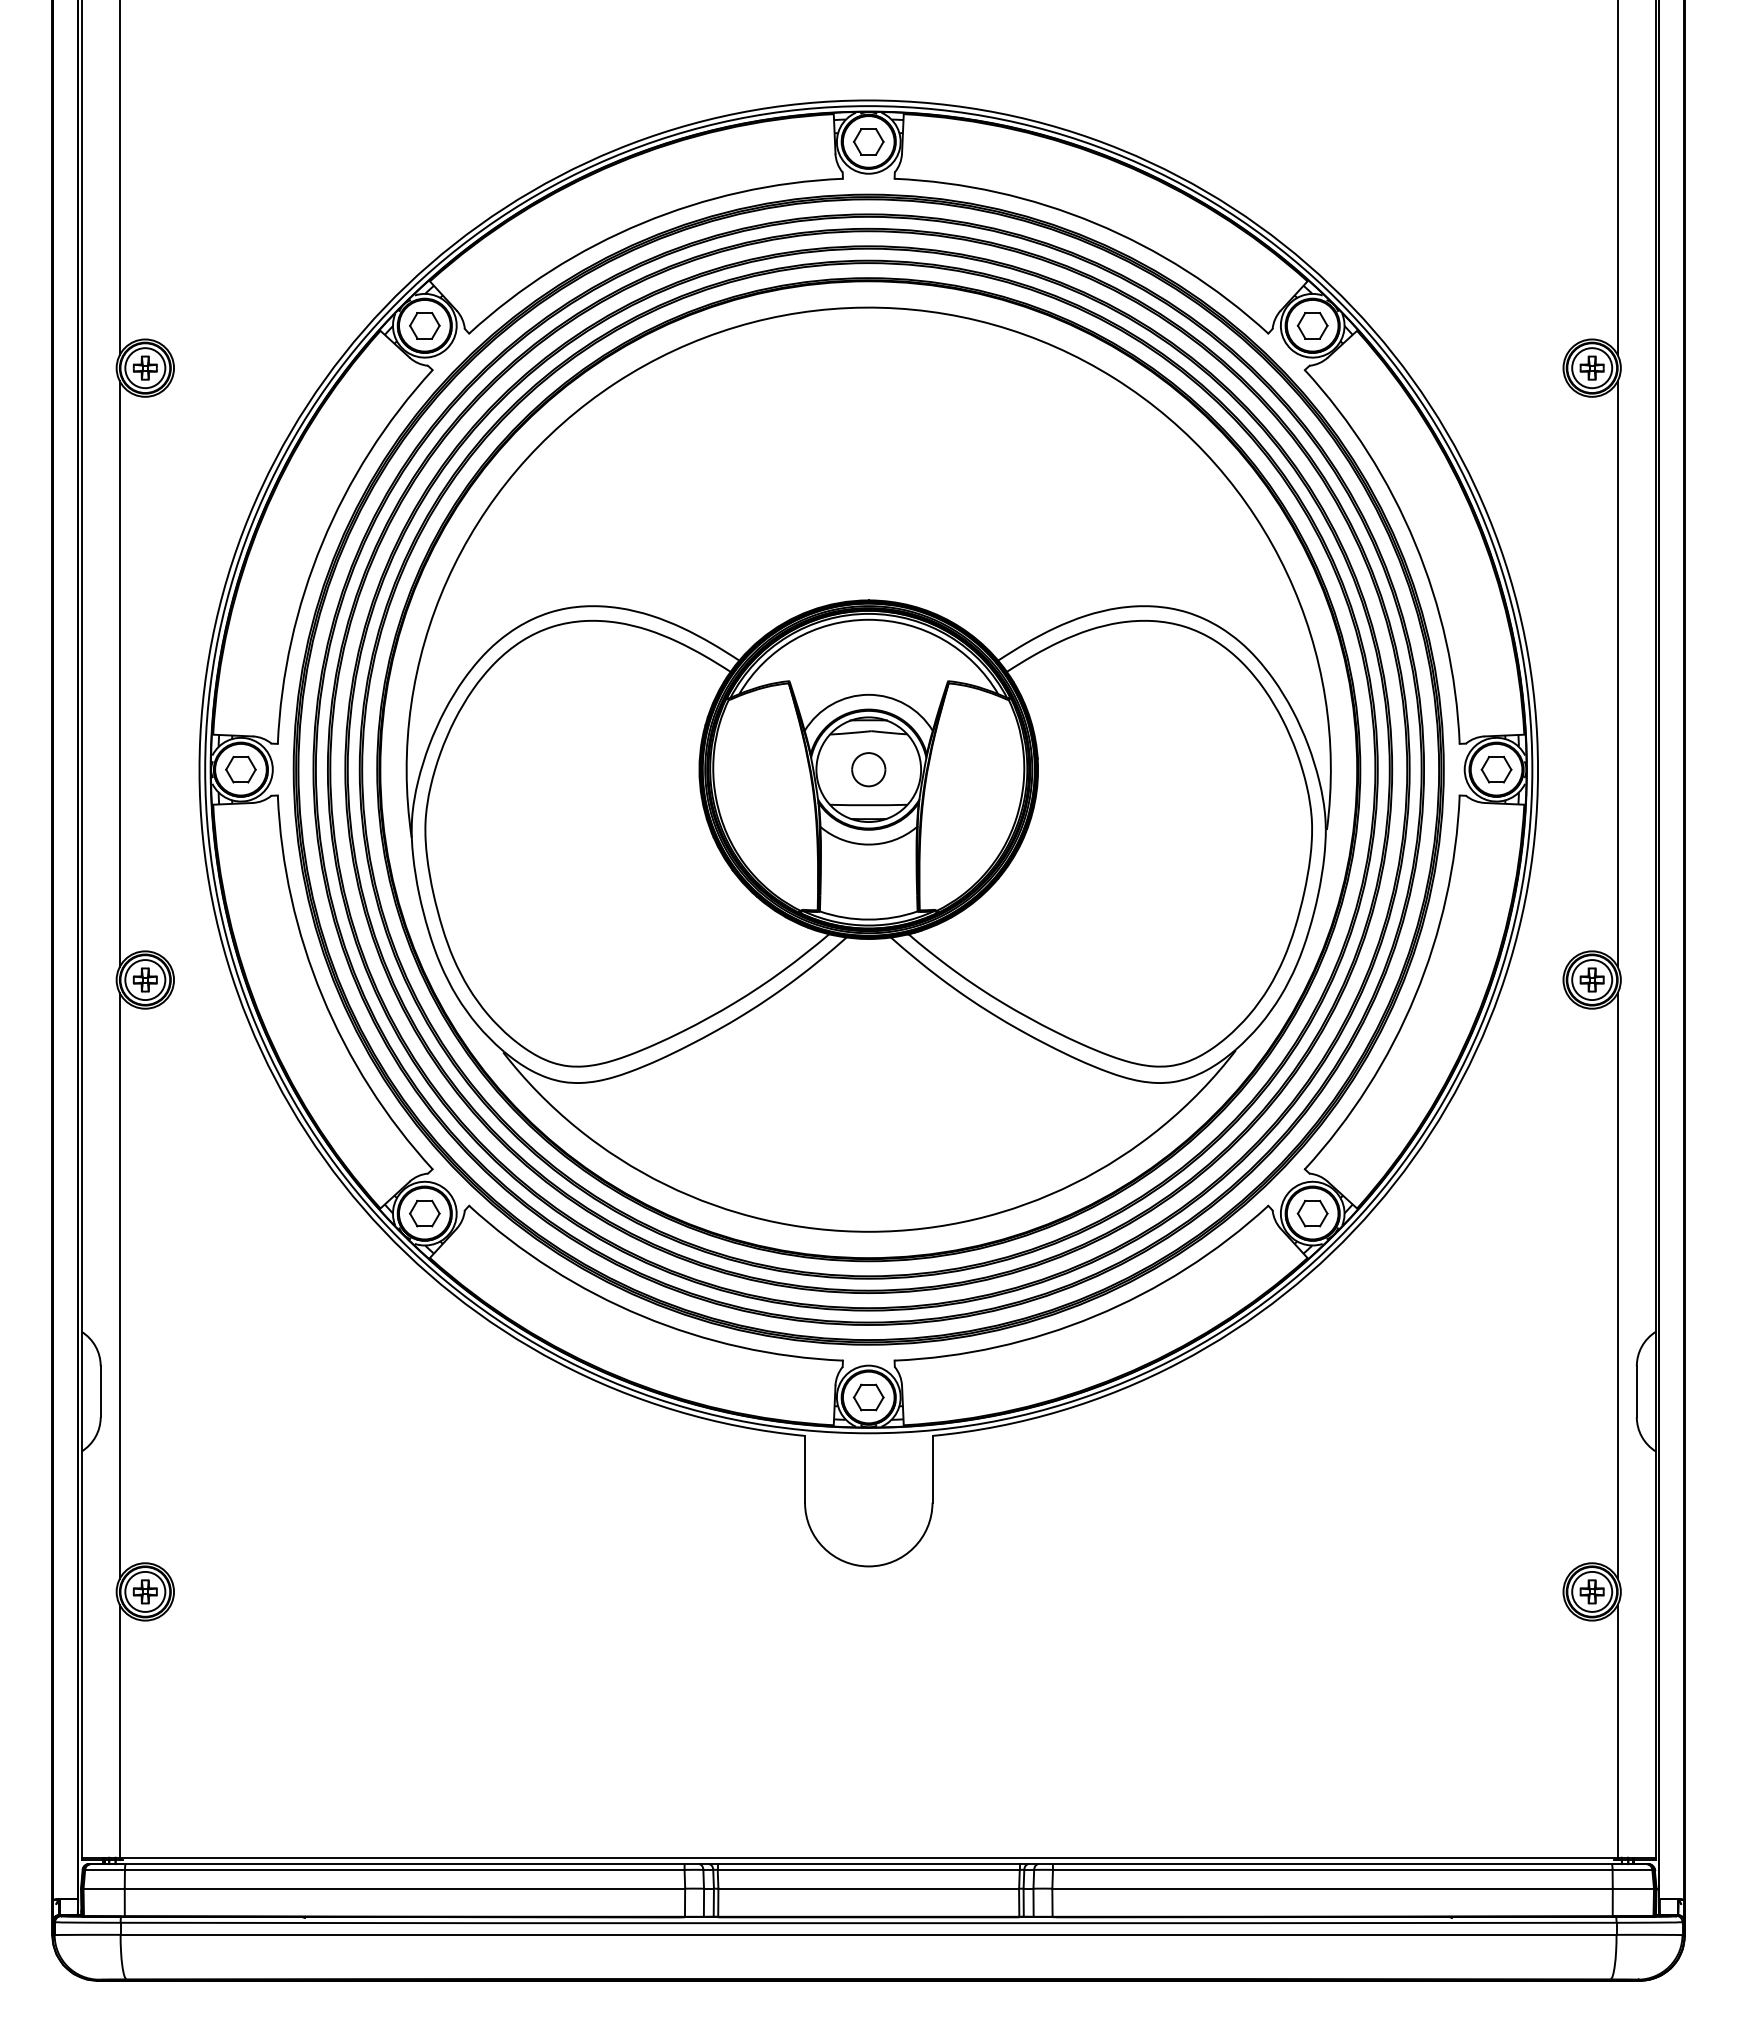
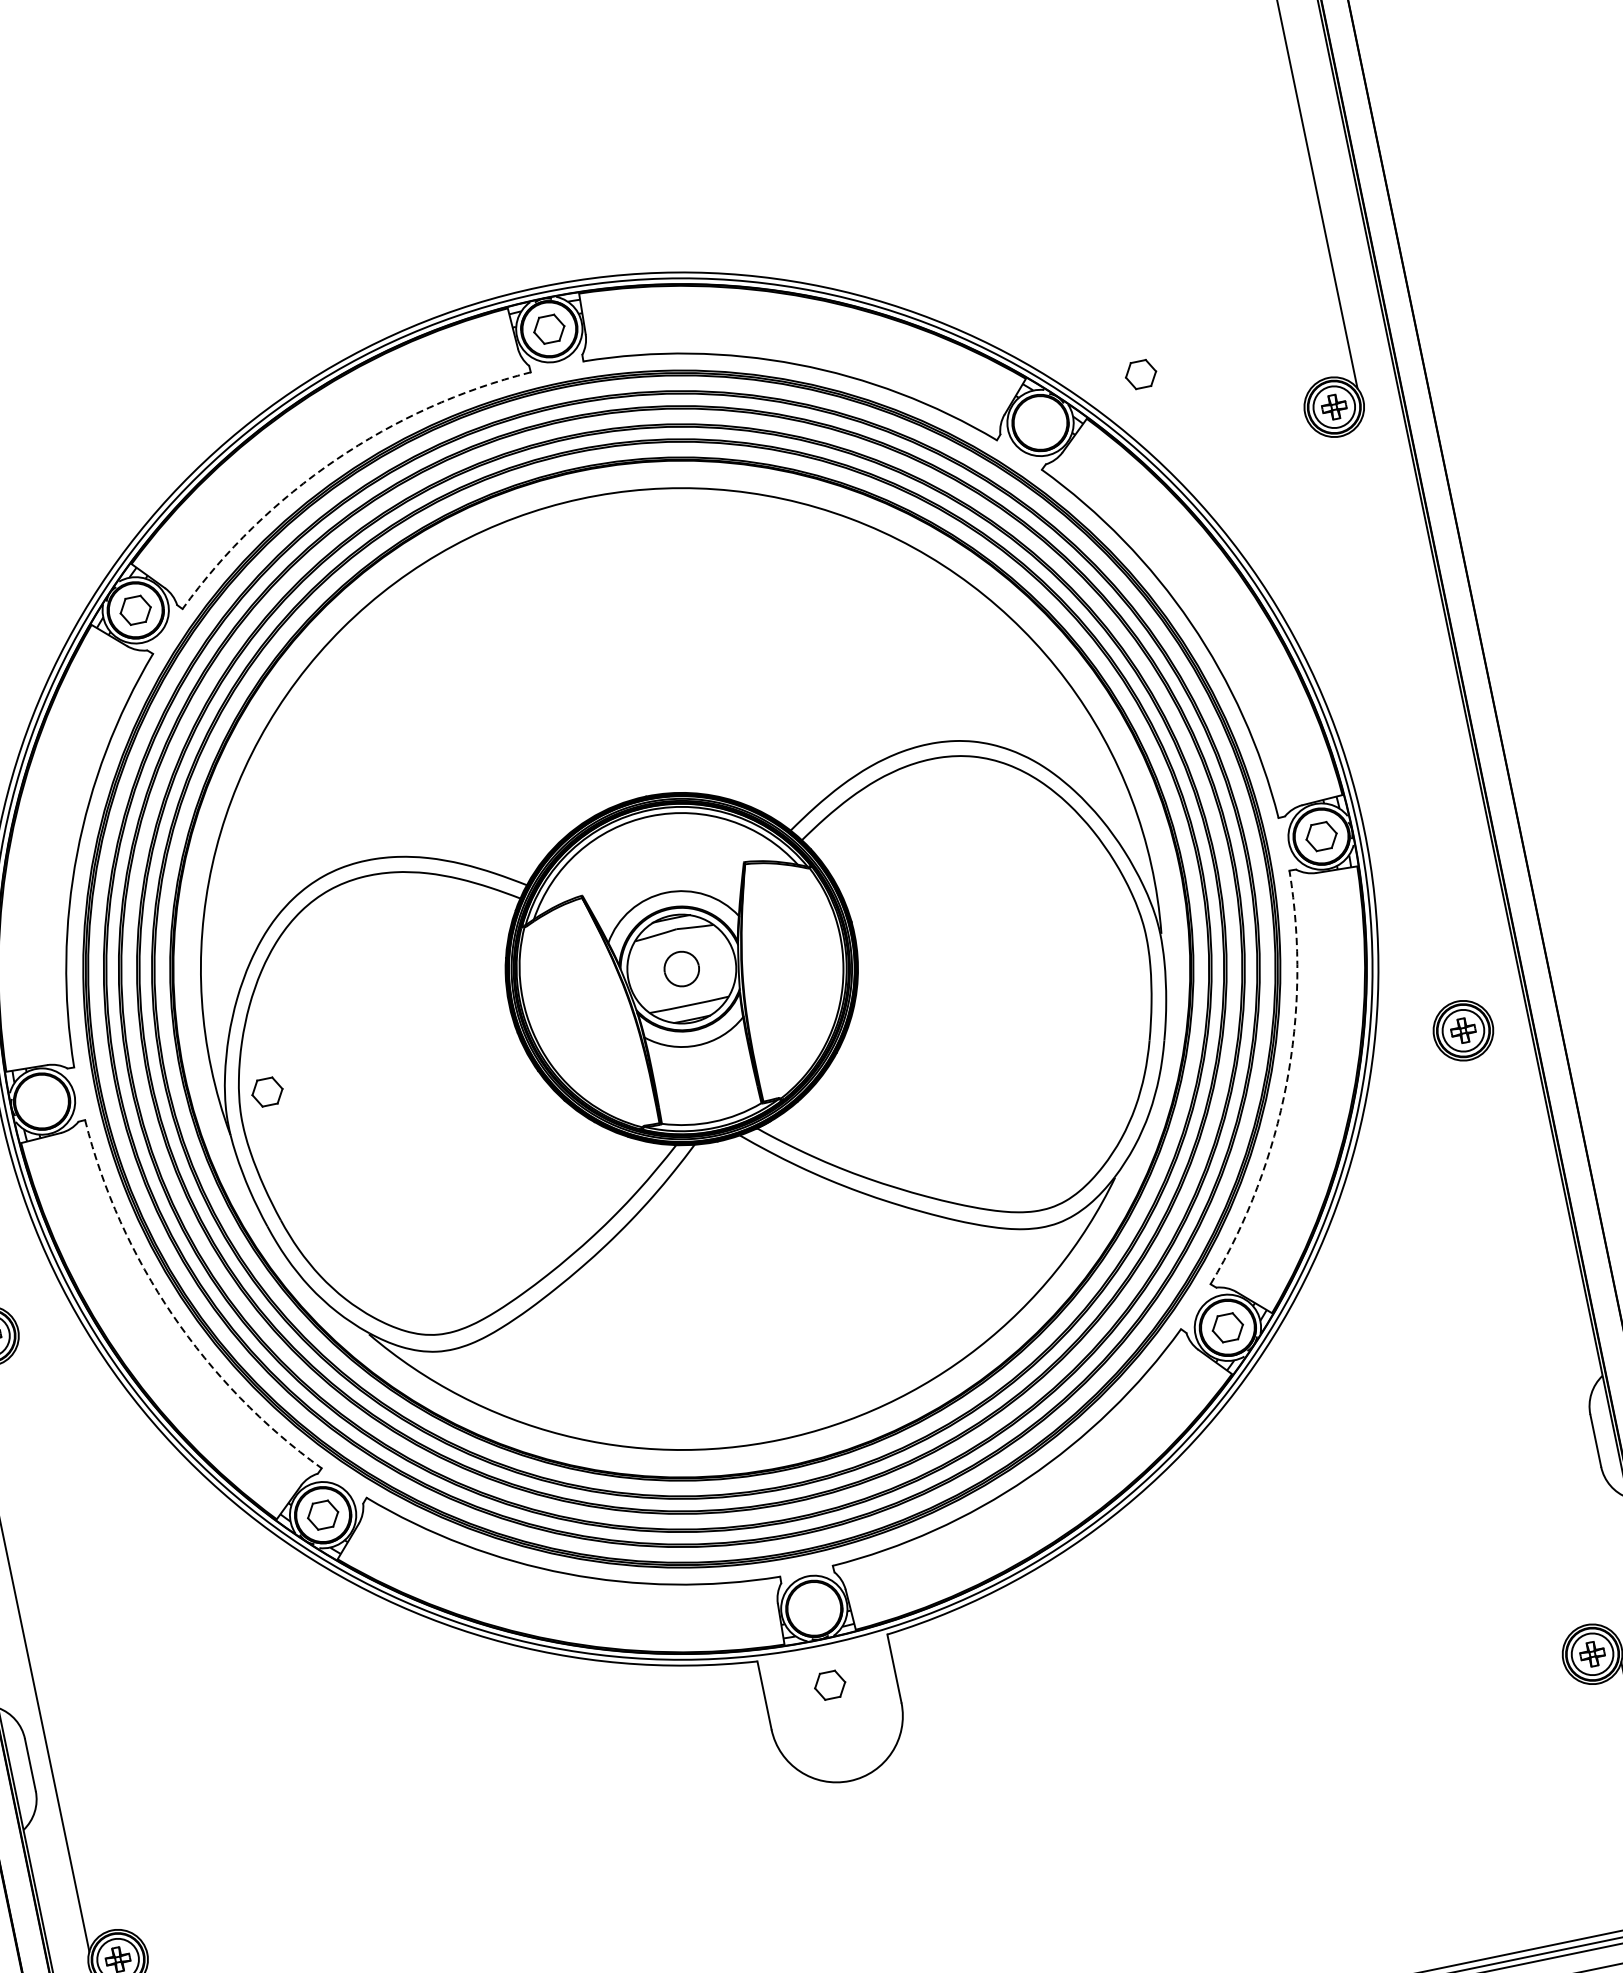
arc: (642, 223) -> (335, 460), solid -> dashed
part: (1312, 325) -> (1140, 374), moved
line: (1617, 673) -> (1424, 713), removed
part: (240, 769) -> (266, 1091), moved
arc: (322, 996) -> (172, 1315), solid -> dashed
arc: (1415, 996) -> (1286, 1084), solid -> dashed
line: (1617, 1285) -> (1553, 1336), removed
part: (868, 1397) -> (829, 1685), moved

